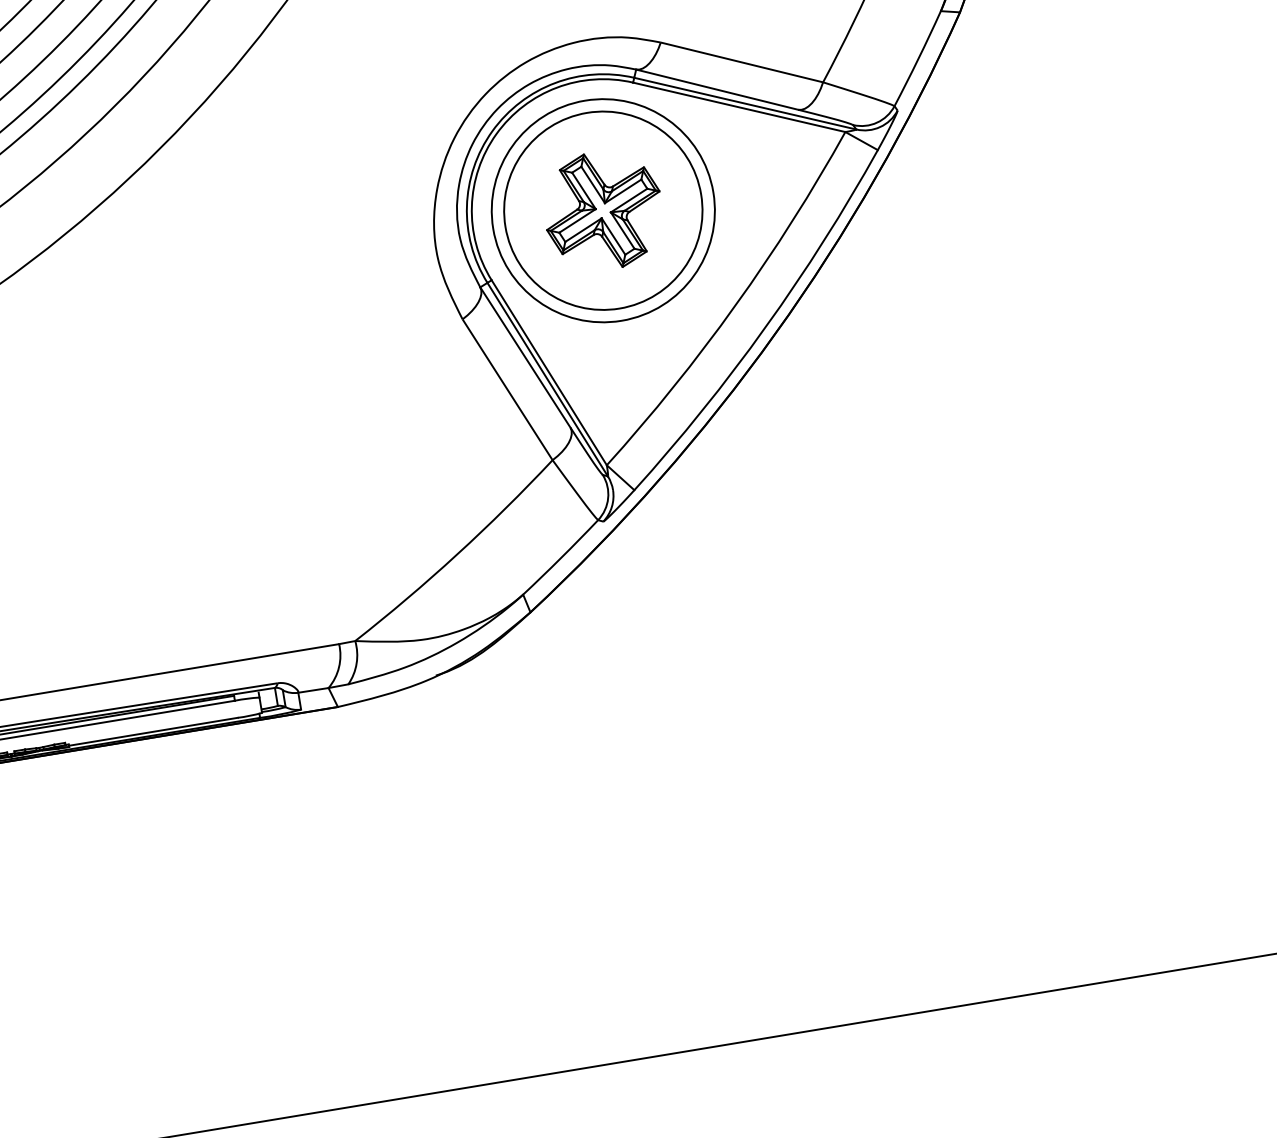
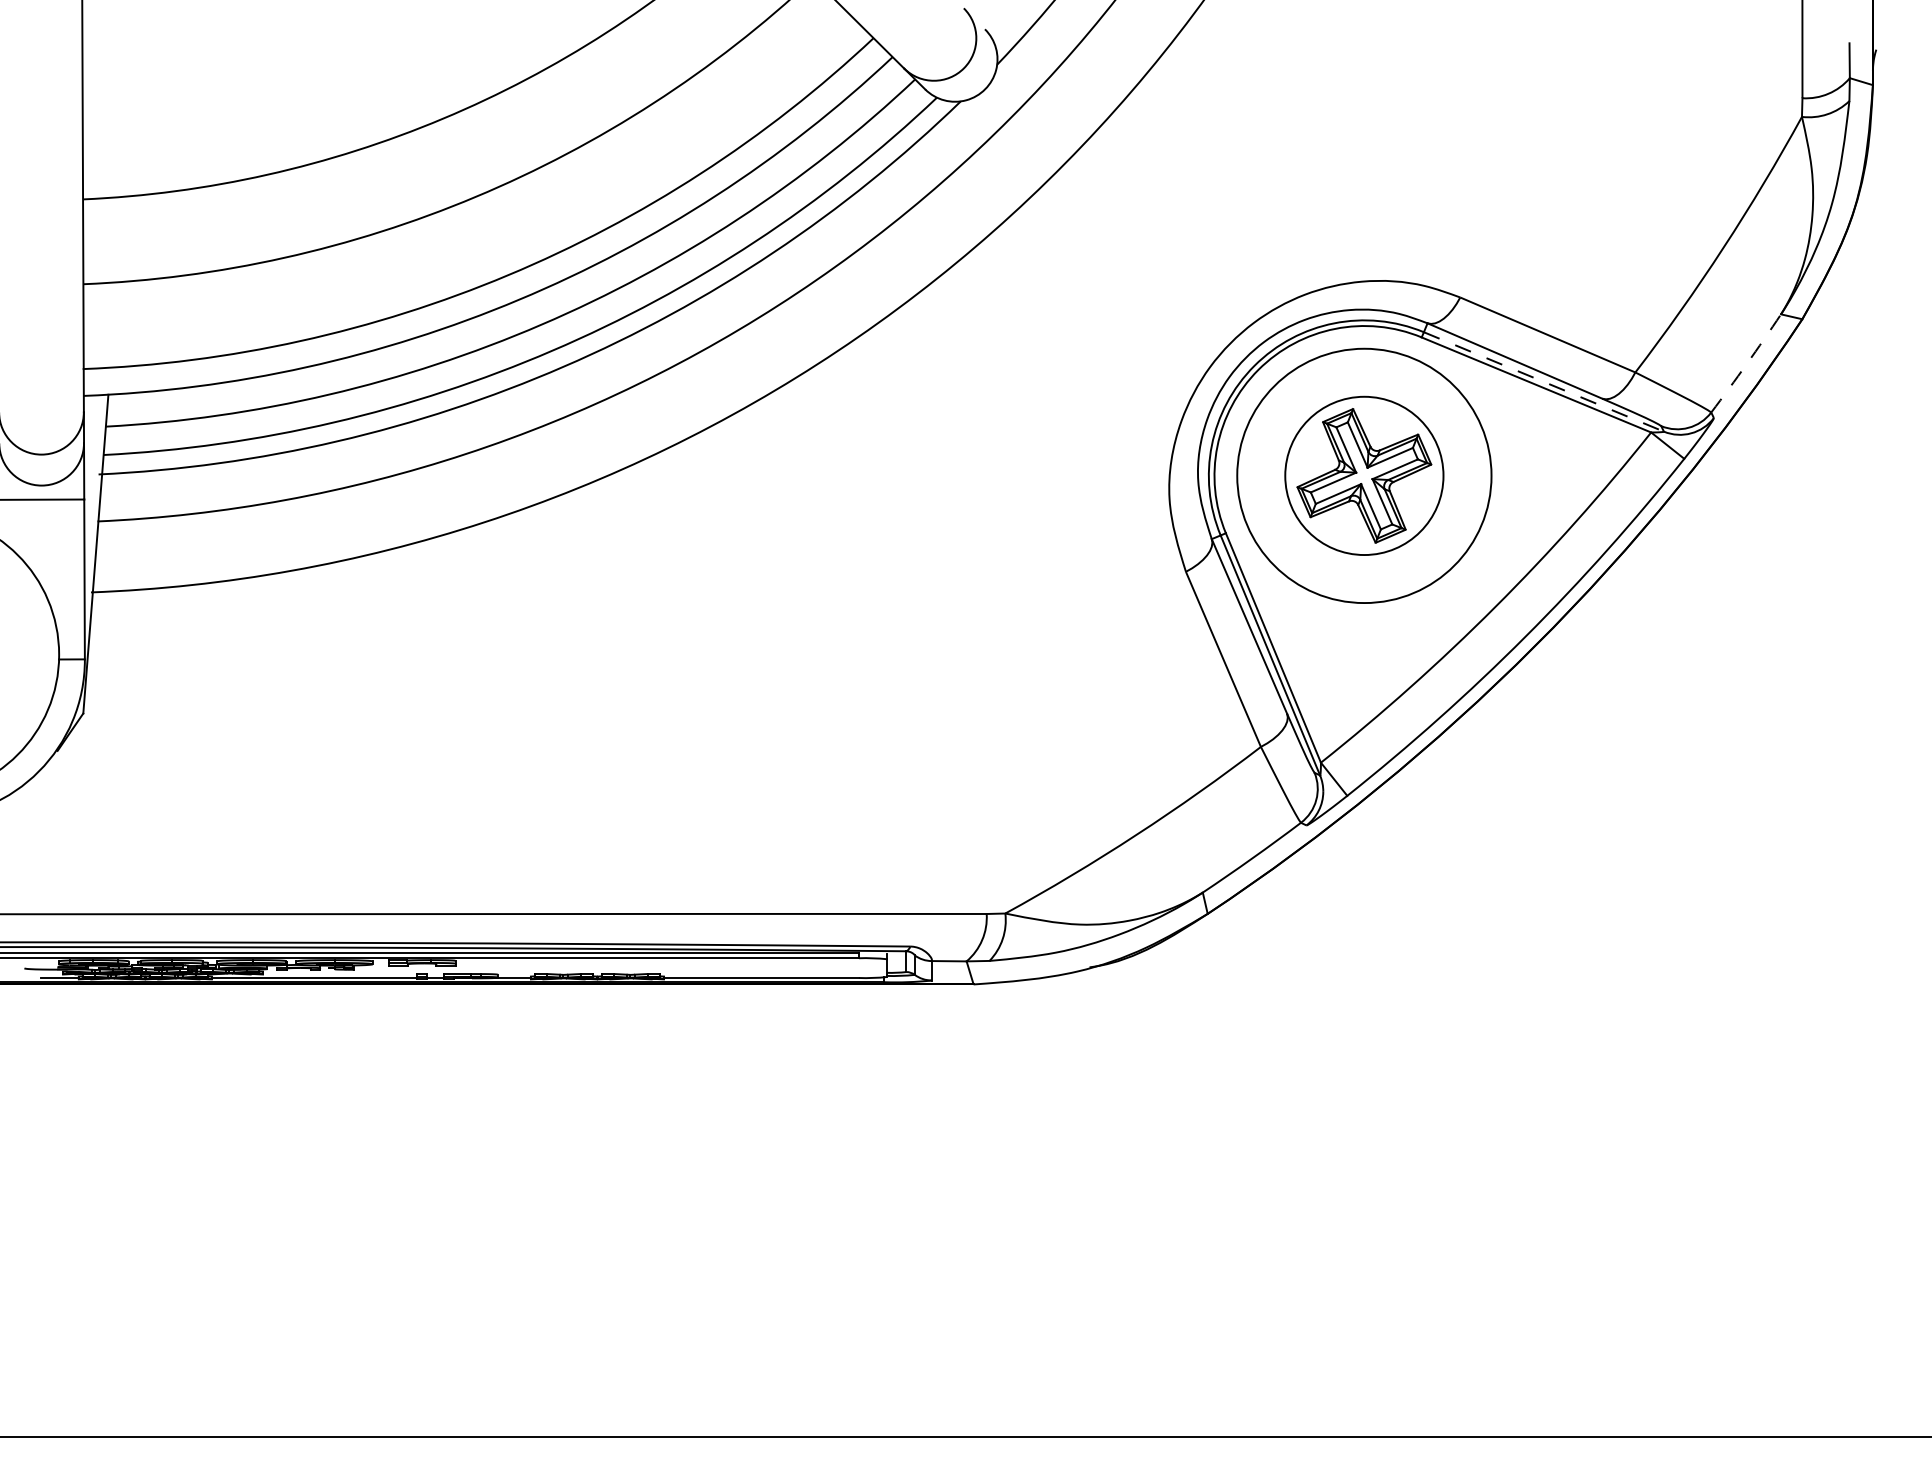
arc: (918, 58) -> (1746, 363), solid -> dashed
line: (744, 103) -> (1543, 381), solid -> dashed
circle: (603, 210) -> (1364, 475), size x0.7

